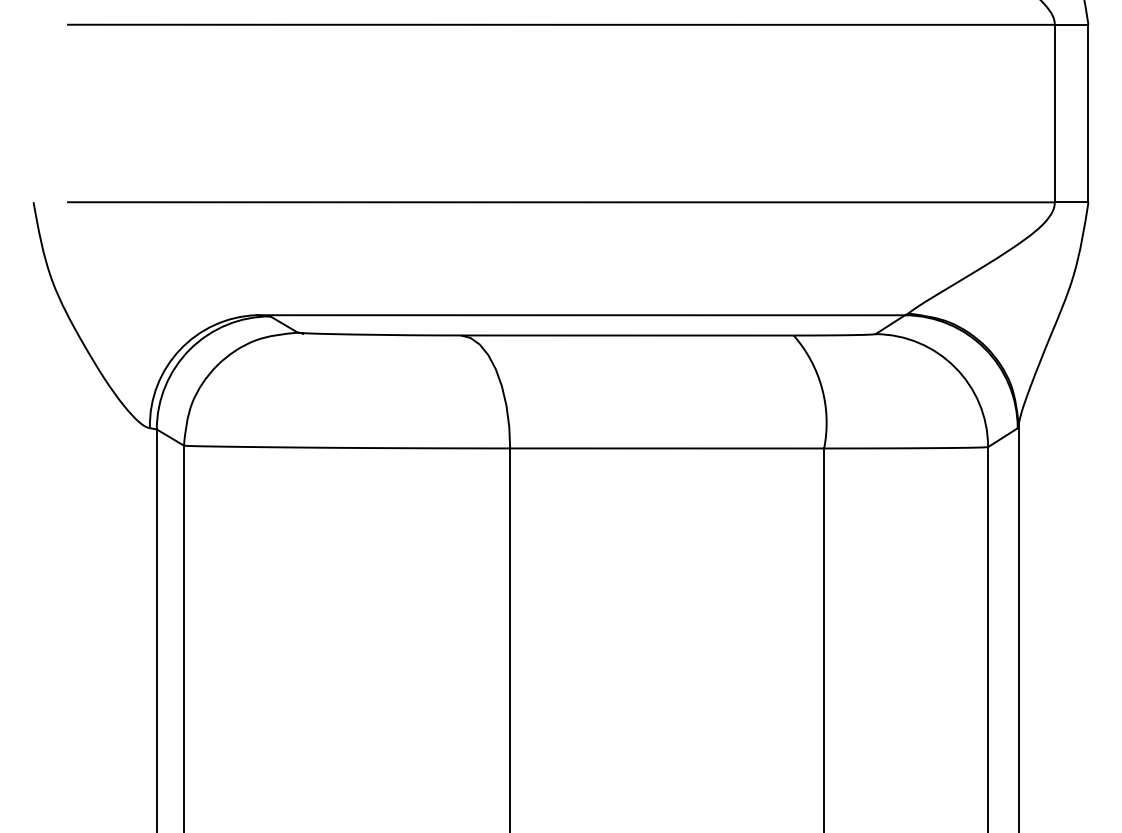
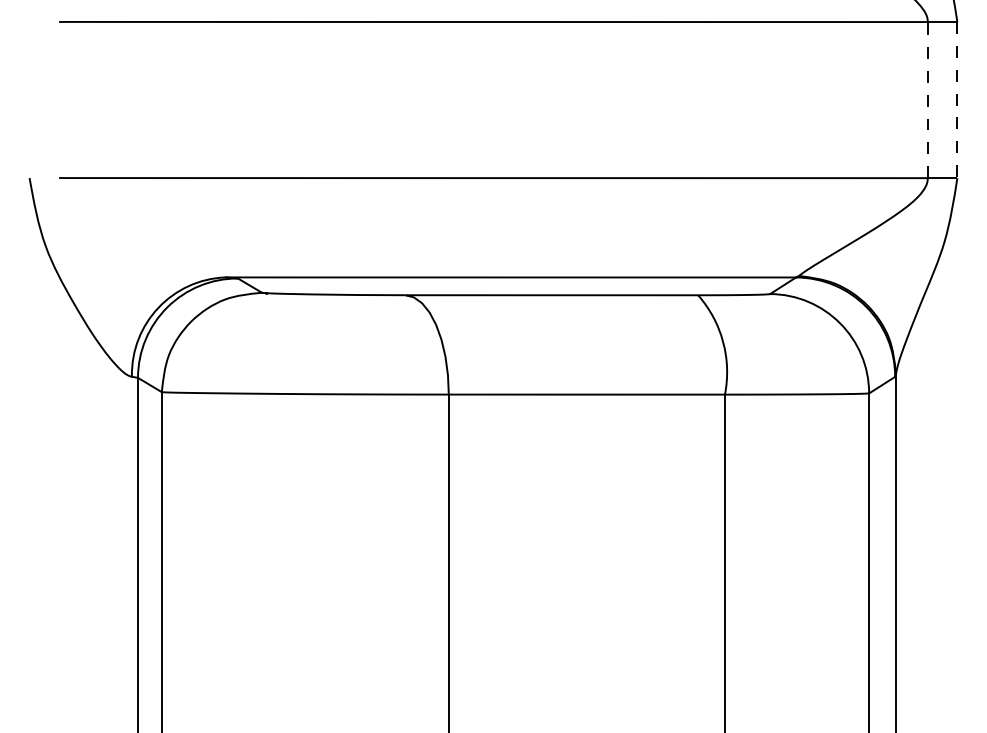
line: (1054, 112) -> (927, 99), solid -> dashed
line: (1088, 114) -> (957, 100), solid -> dashed

